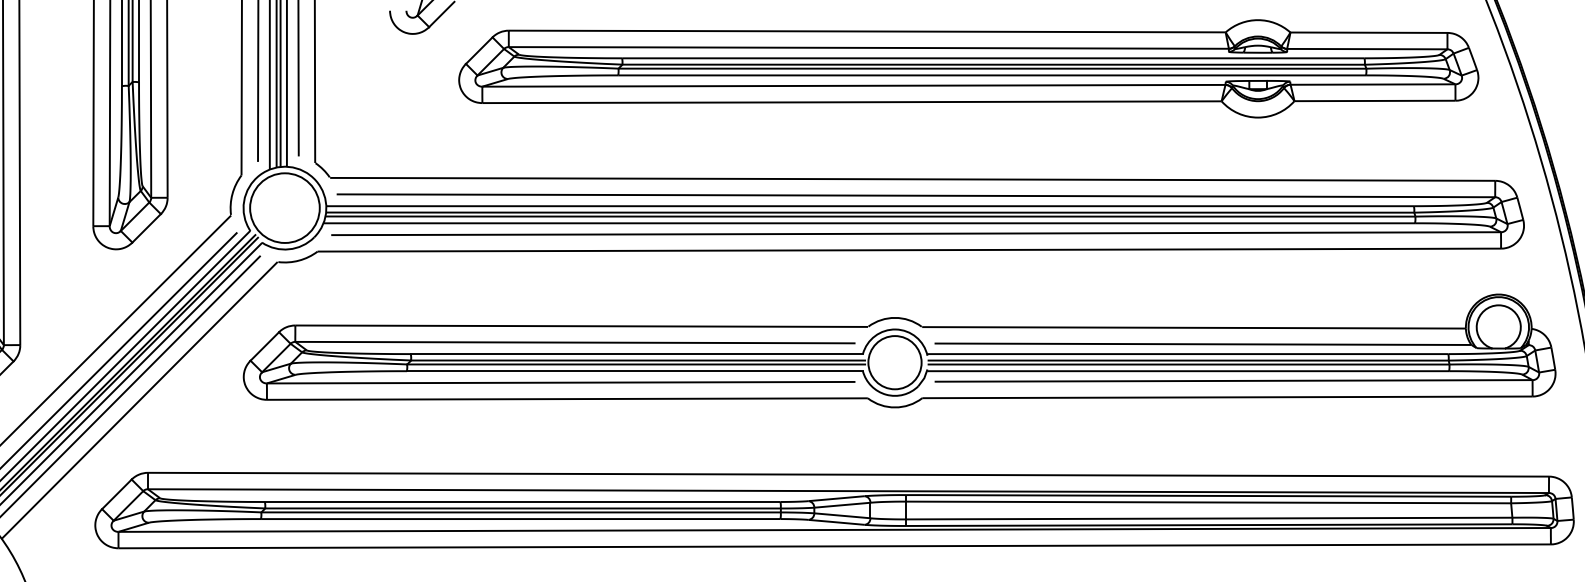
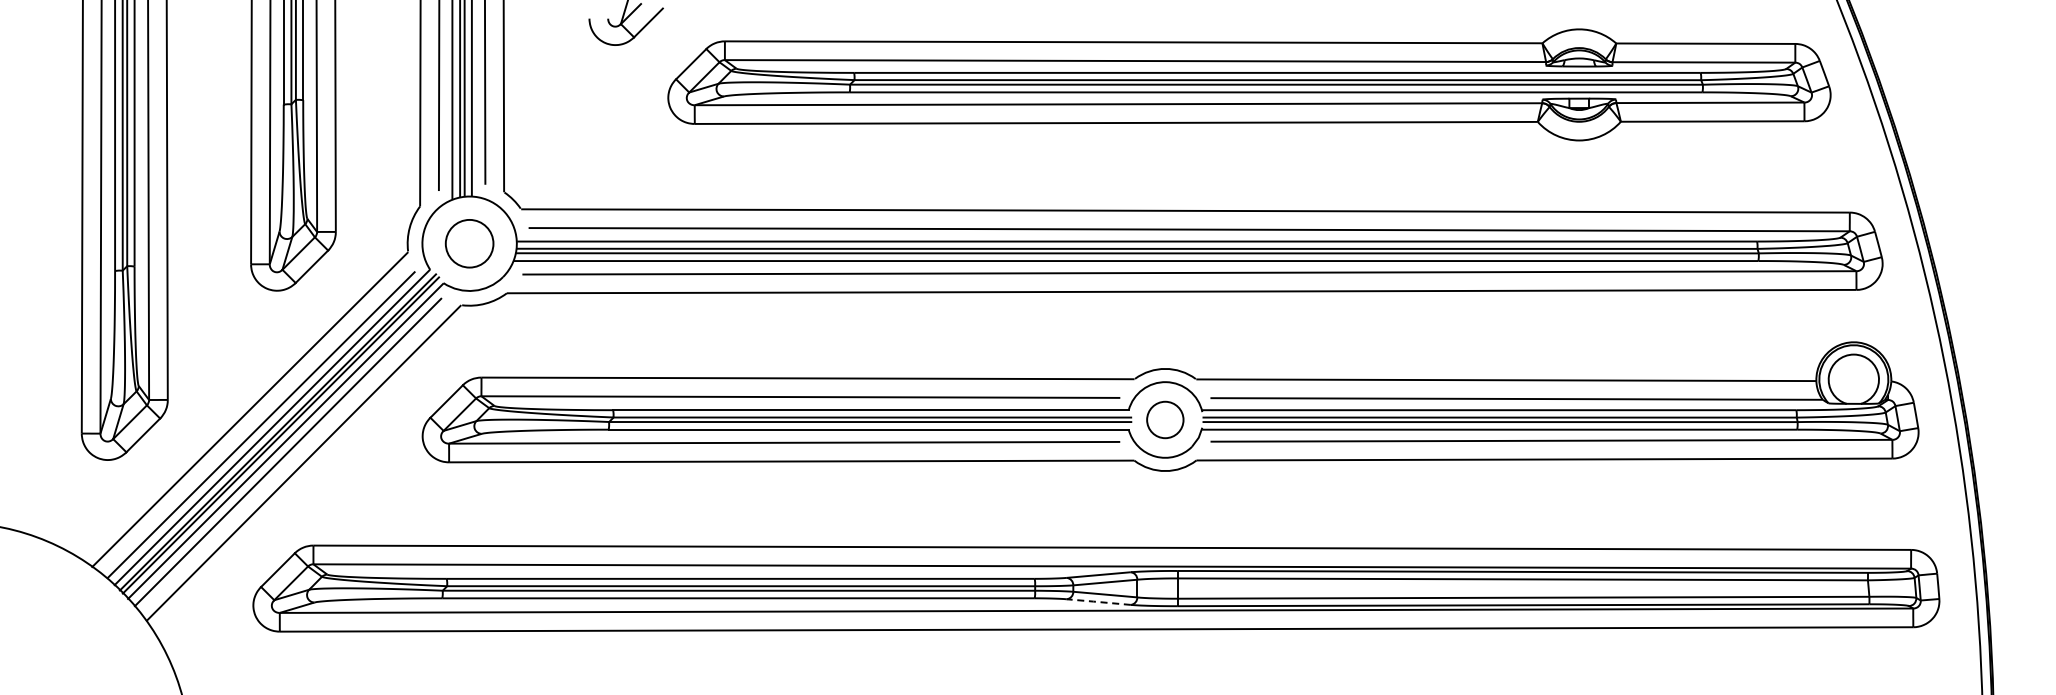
circle: (284, 207) -> (469, 243), size x0.6
circle: (894, 362) -> (1164, 419), size x0.6
line: (837, 522) -> (1099, 602), solid -> dashed

